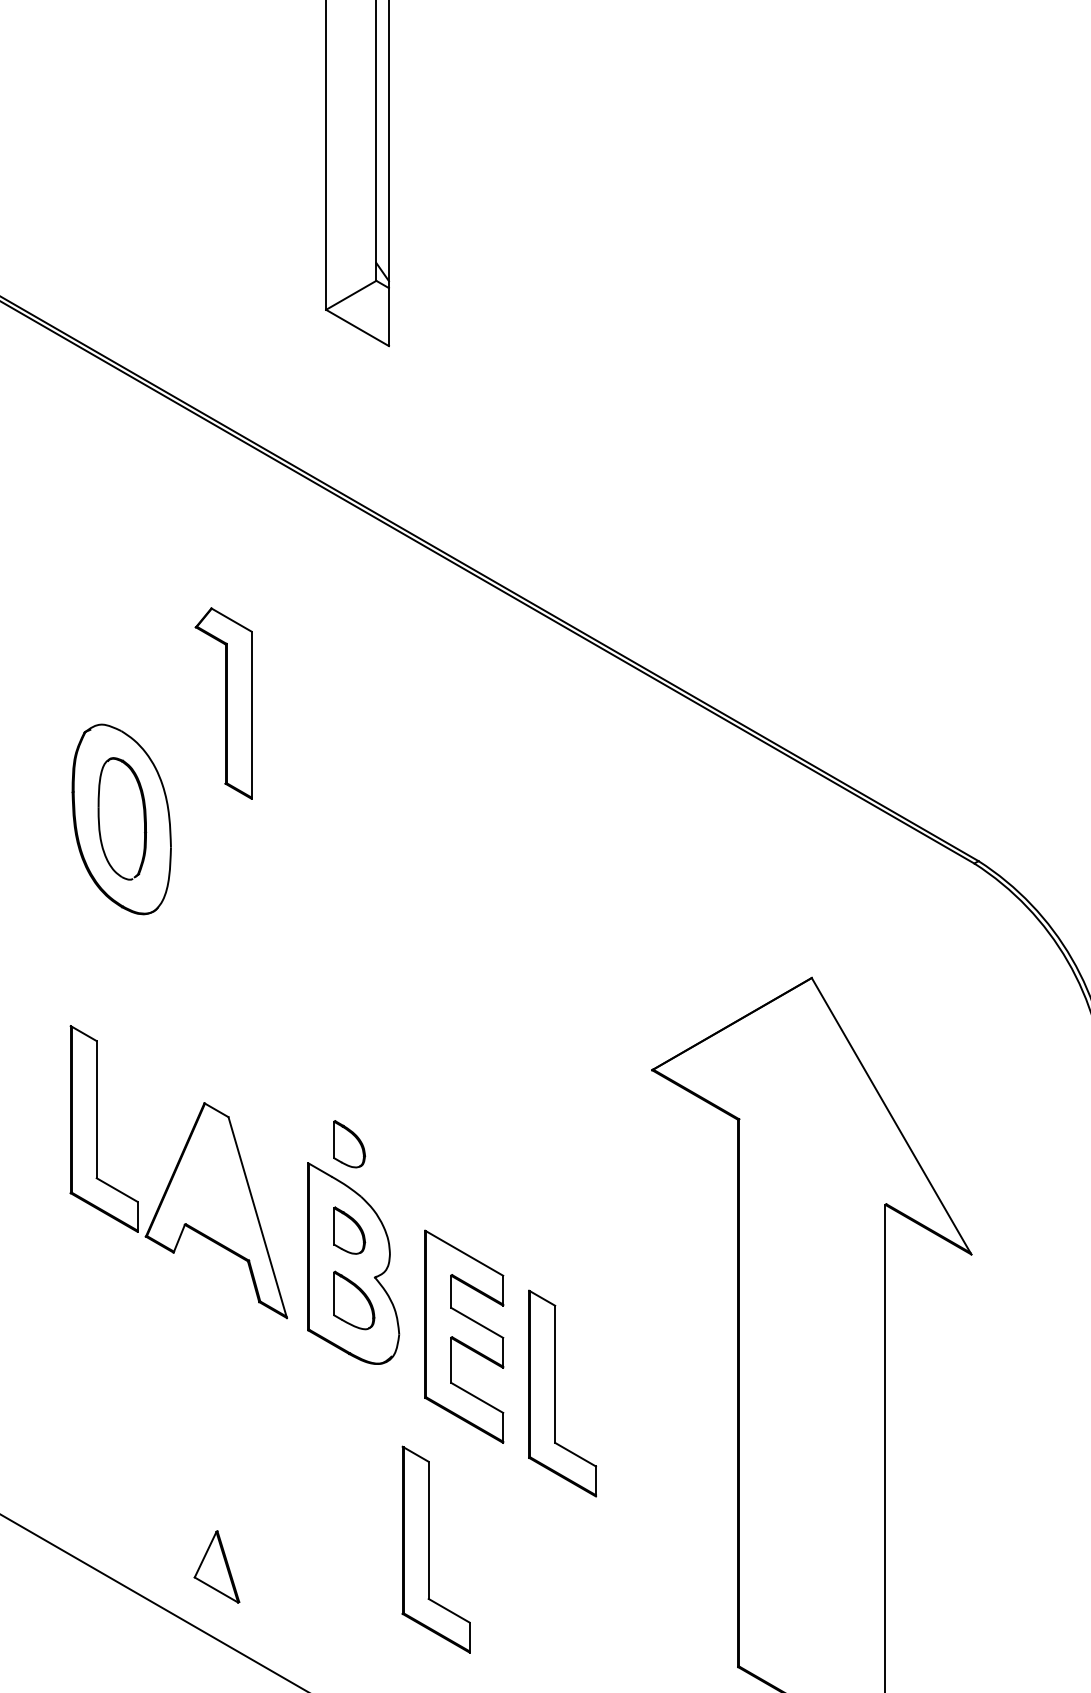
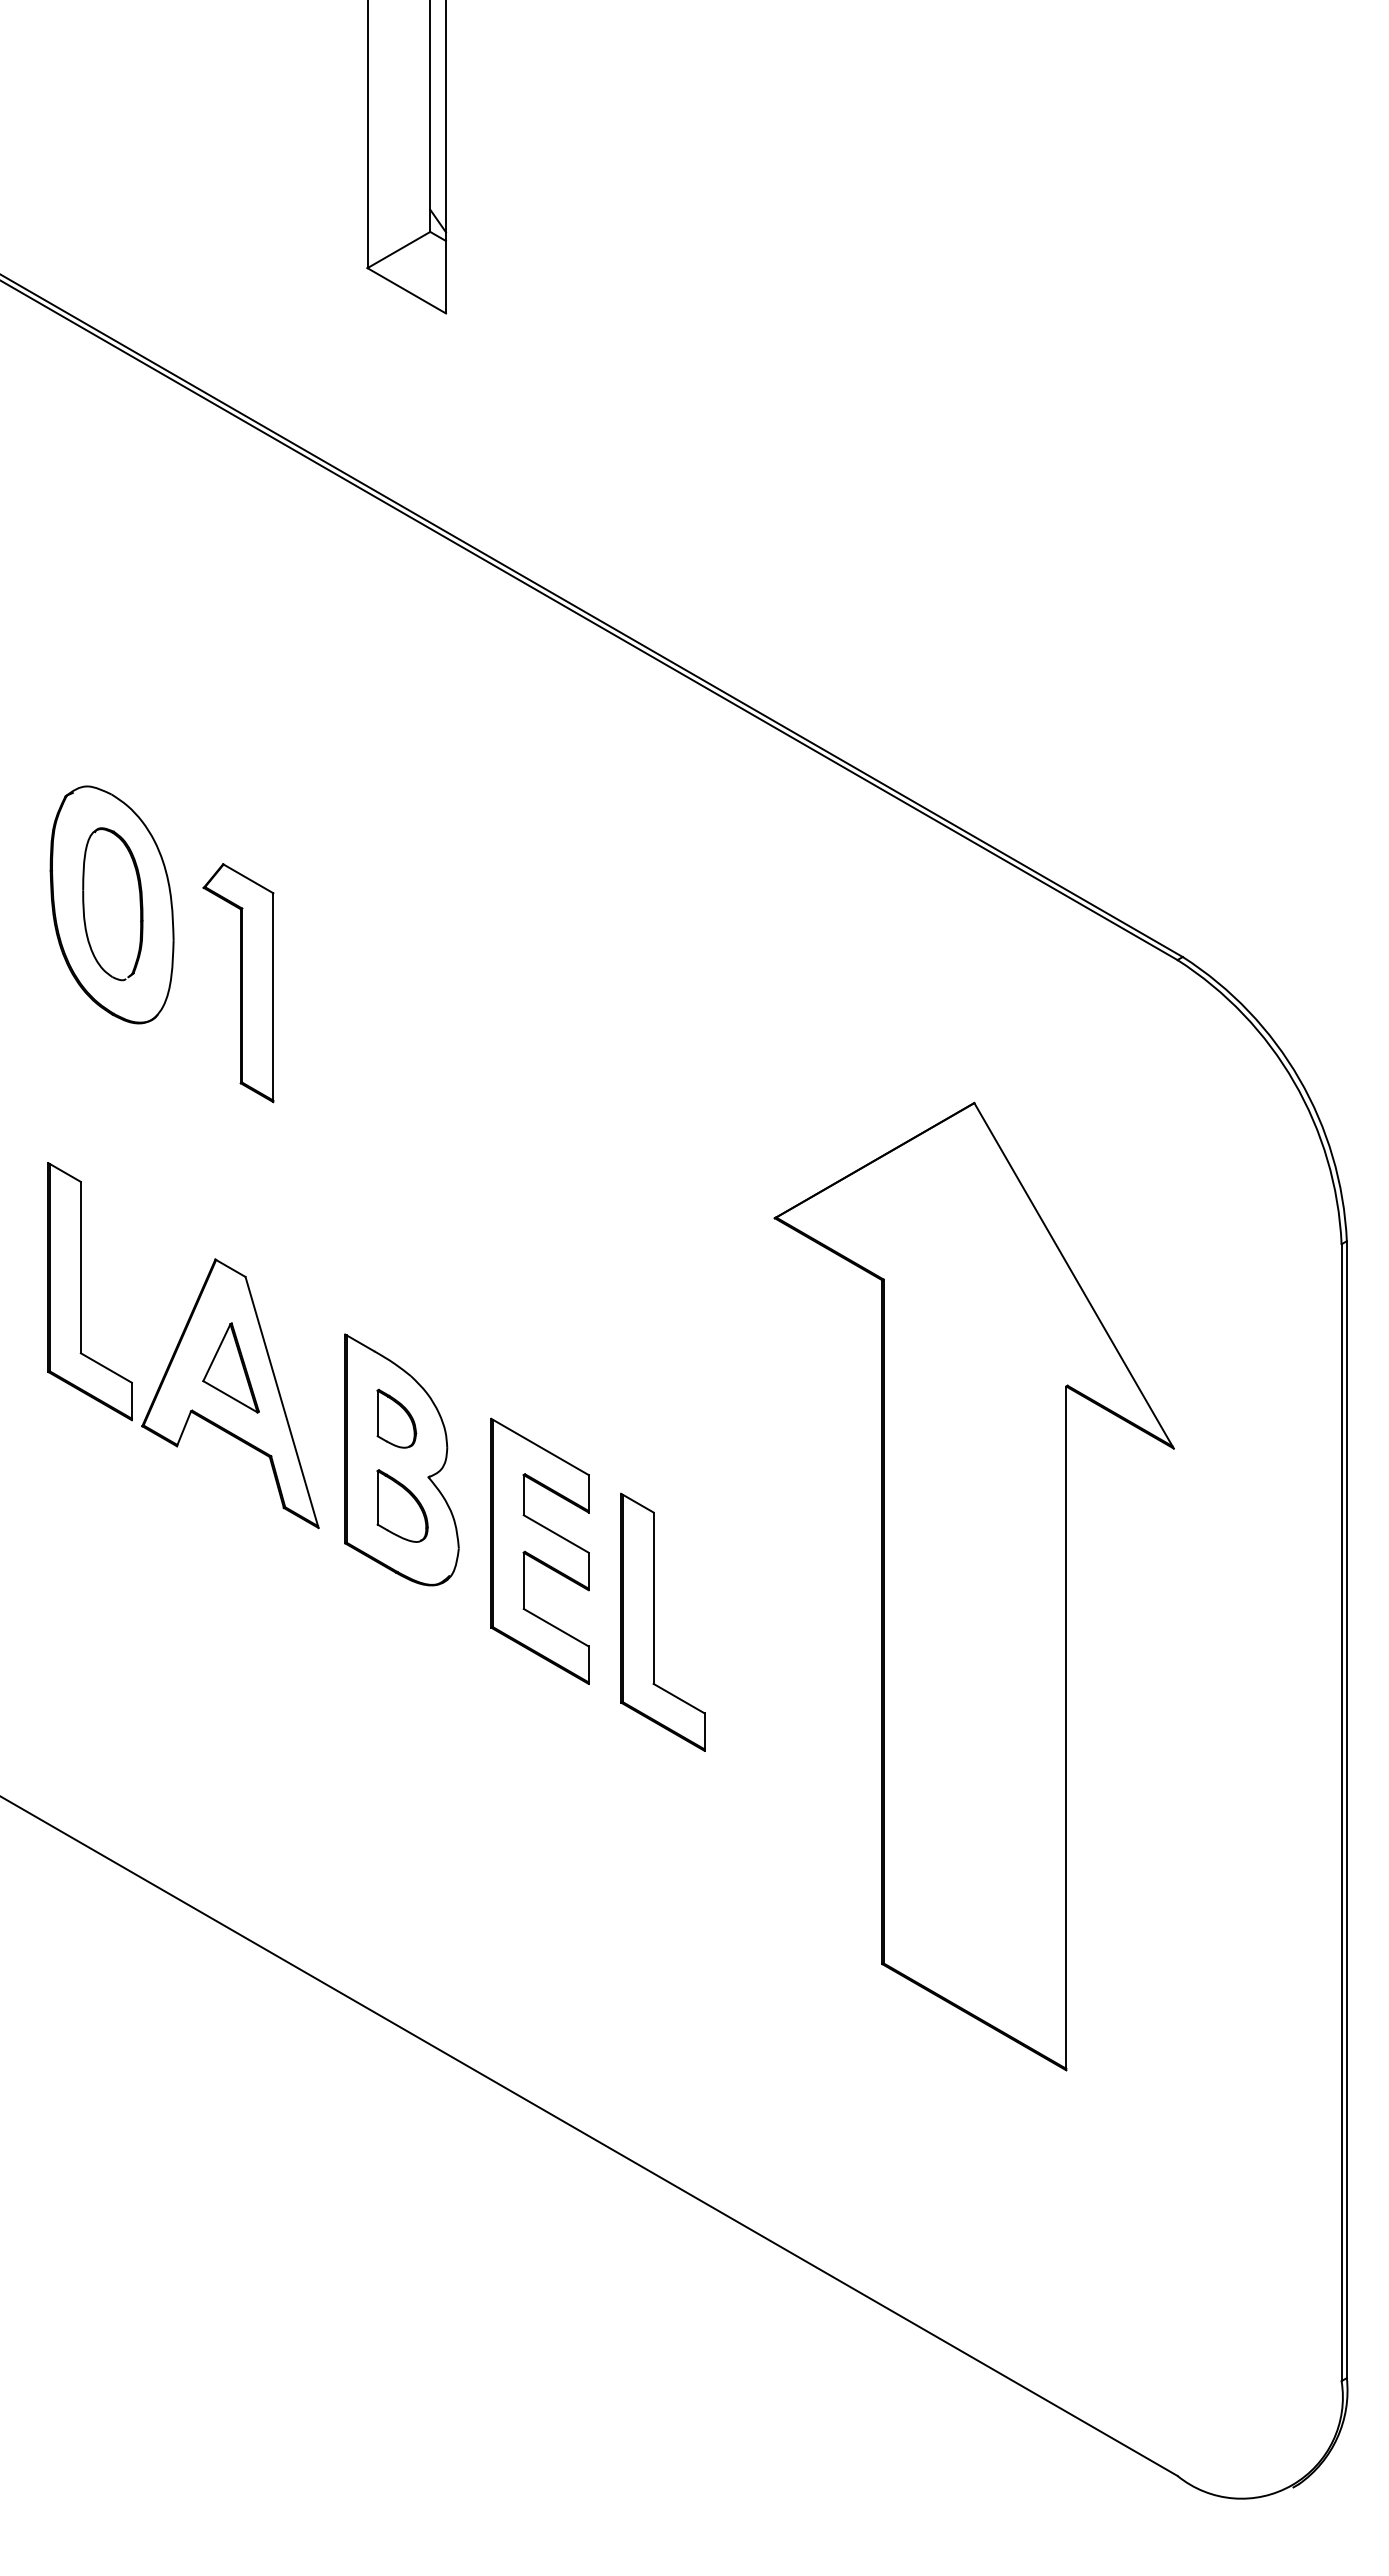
part: (223, 703) -> (238, 983), moved
part: (349, 1144) -> (396, 1310), removed
part: (429, 1548) -> (496, 1816), removed
part: (216, 1566) -> (230, 1367), moved

